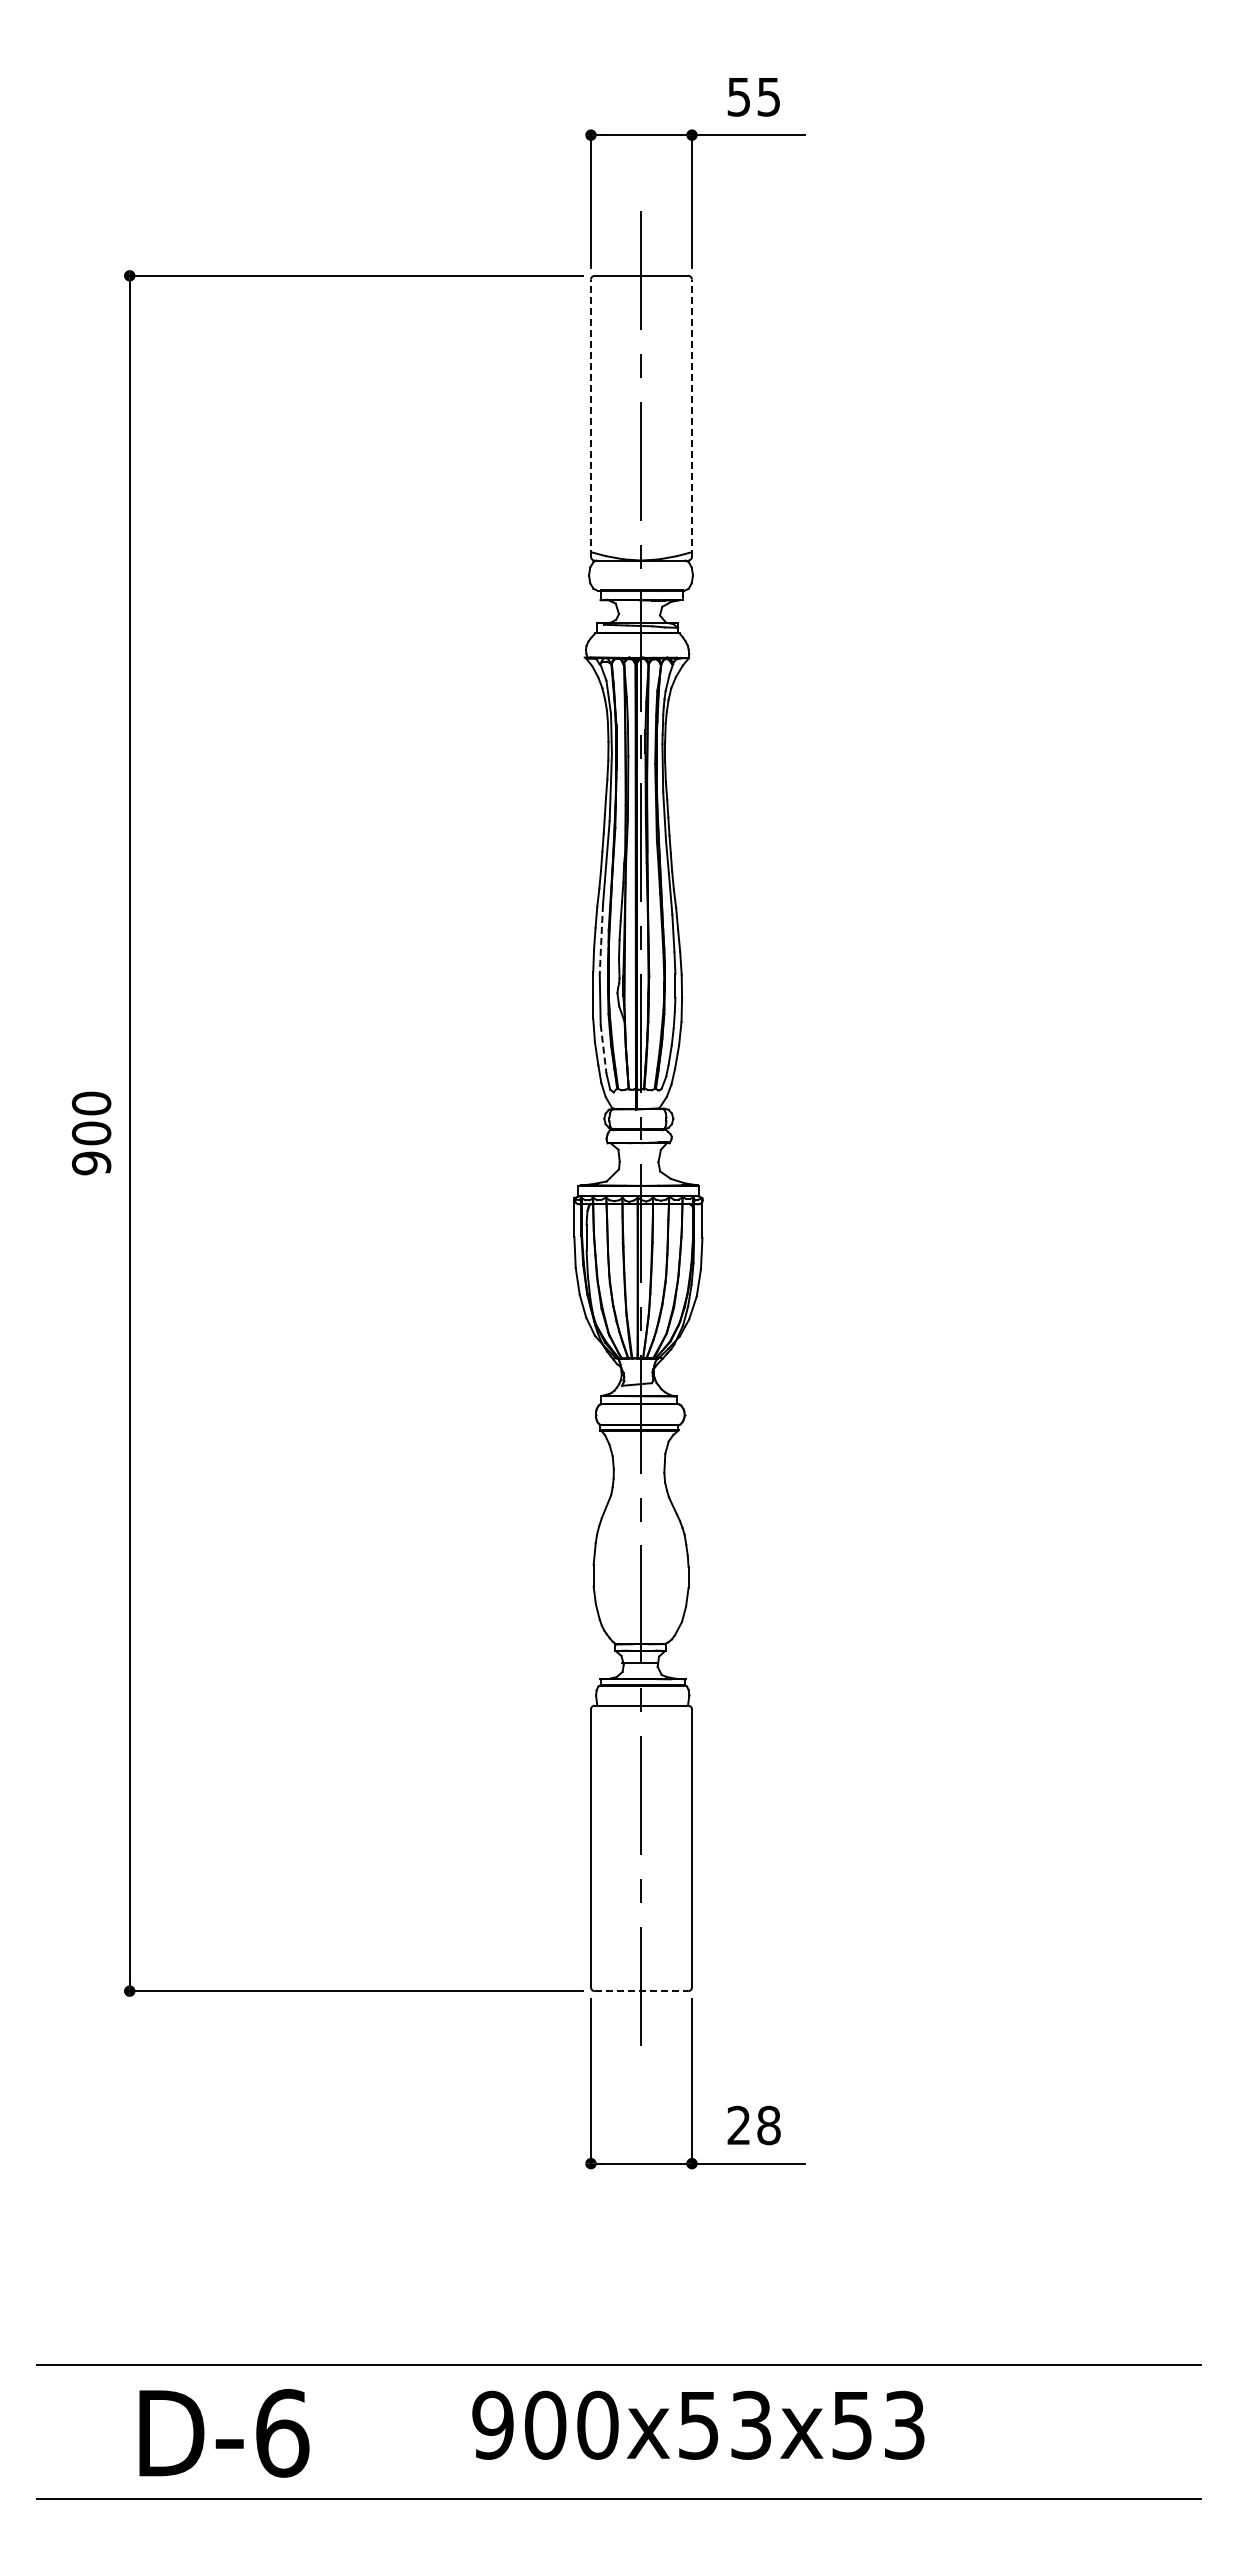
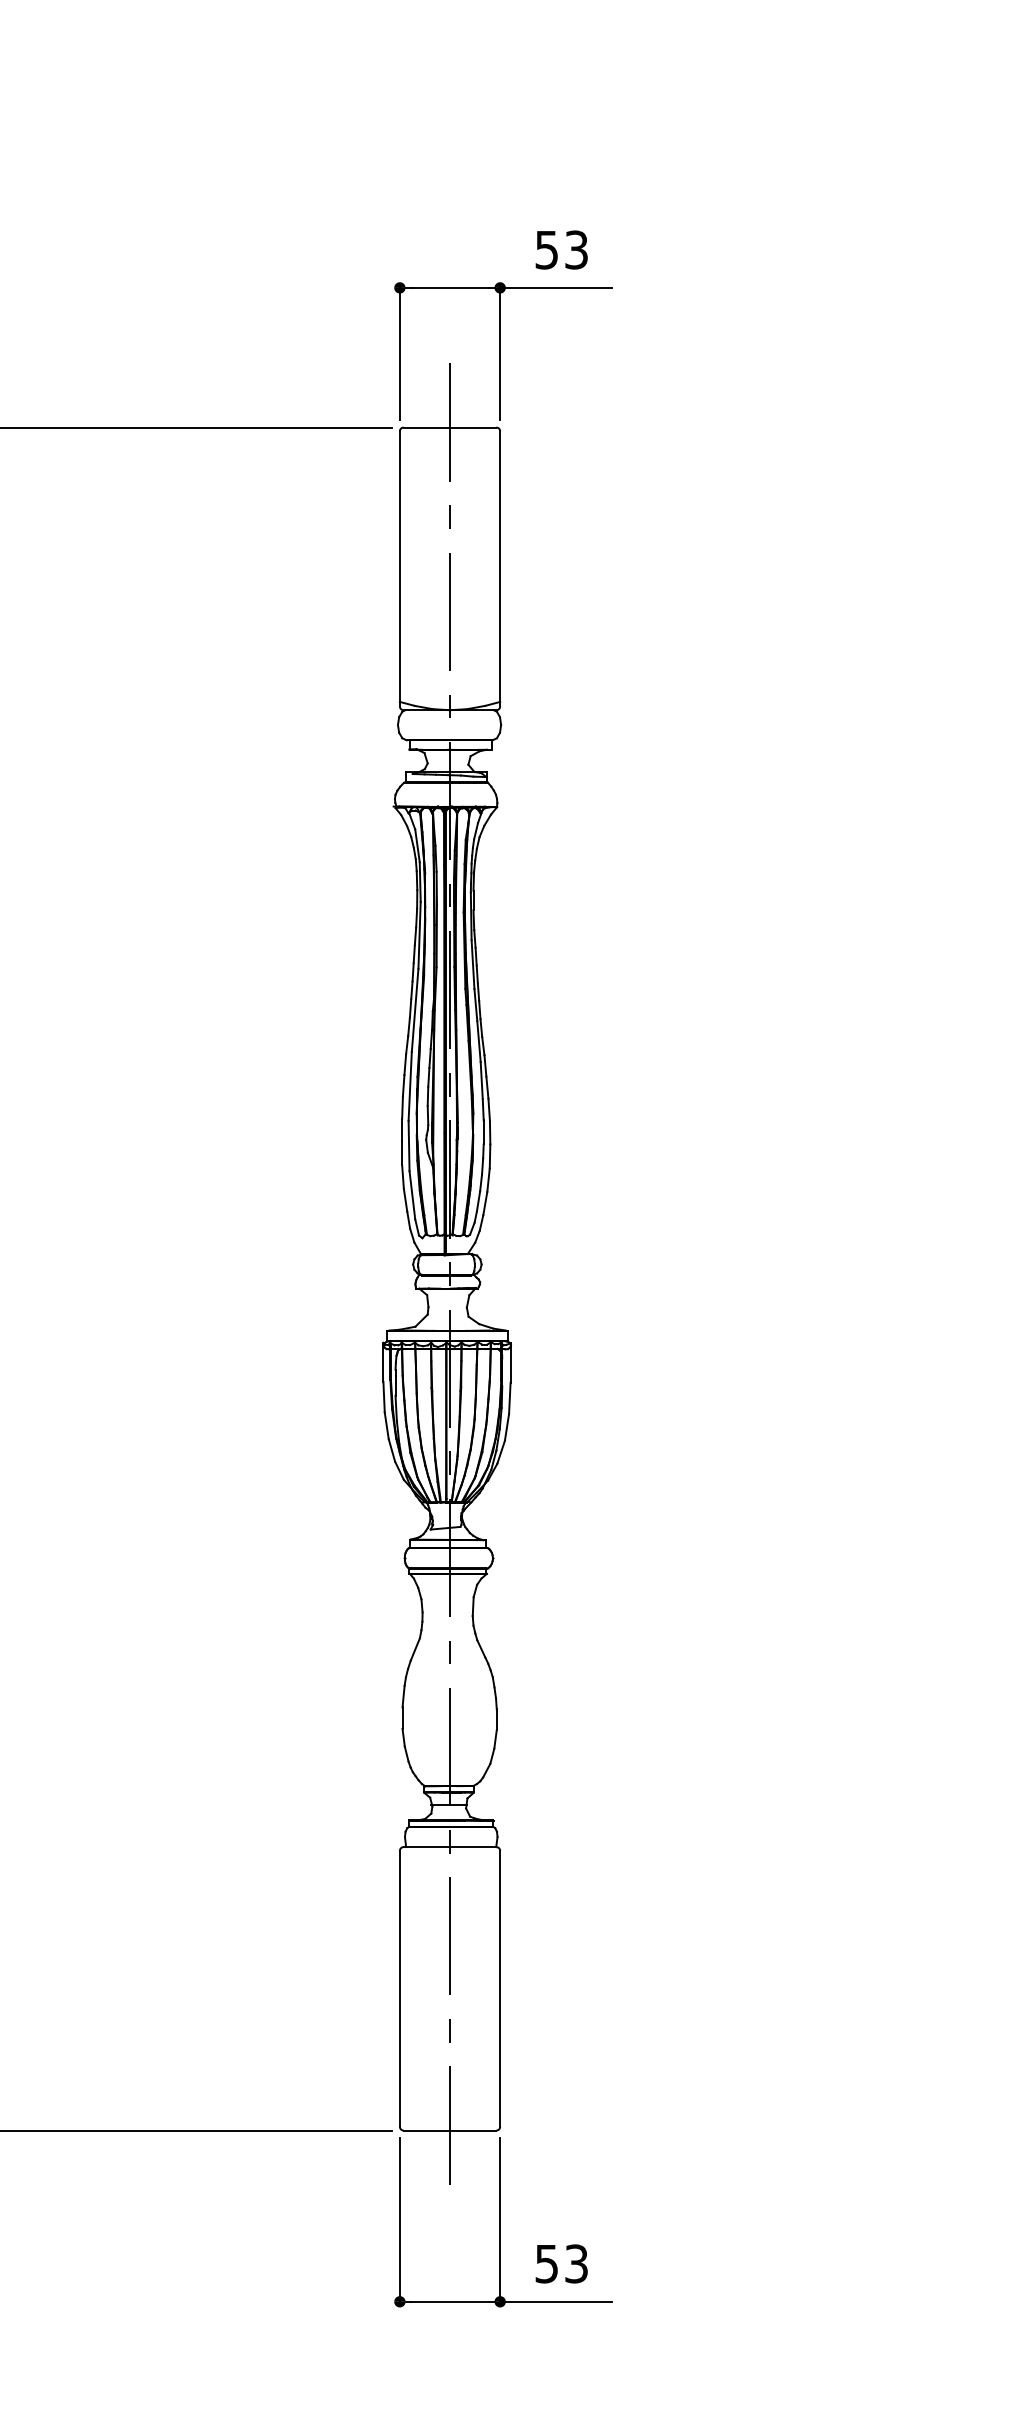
text: (769, 96) -> (577, 249), 55 -> 53
line: (590, 418) -> (399, 569), dashed -> solid
line: (691, 418) -> (499, 569), dashed -> solid
line: (601, 939) -> (410, 1086), dashed -> solid
line: (603, 1049) -> (412, 1195), dashed -> solid
line: (641, 1991) -> (450, 2130), dashed -> solid
text: (753, 2125) -> (561, 2263), 28 -> 53

